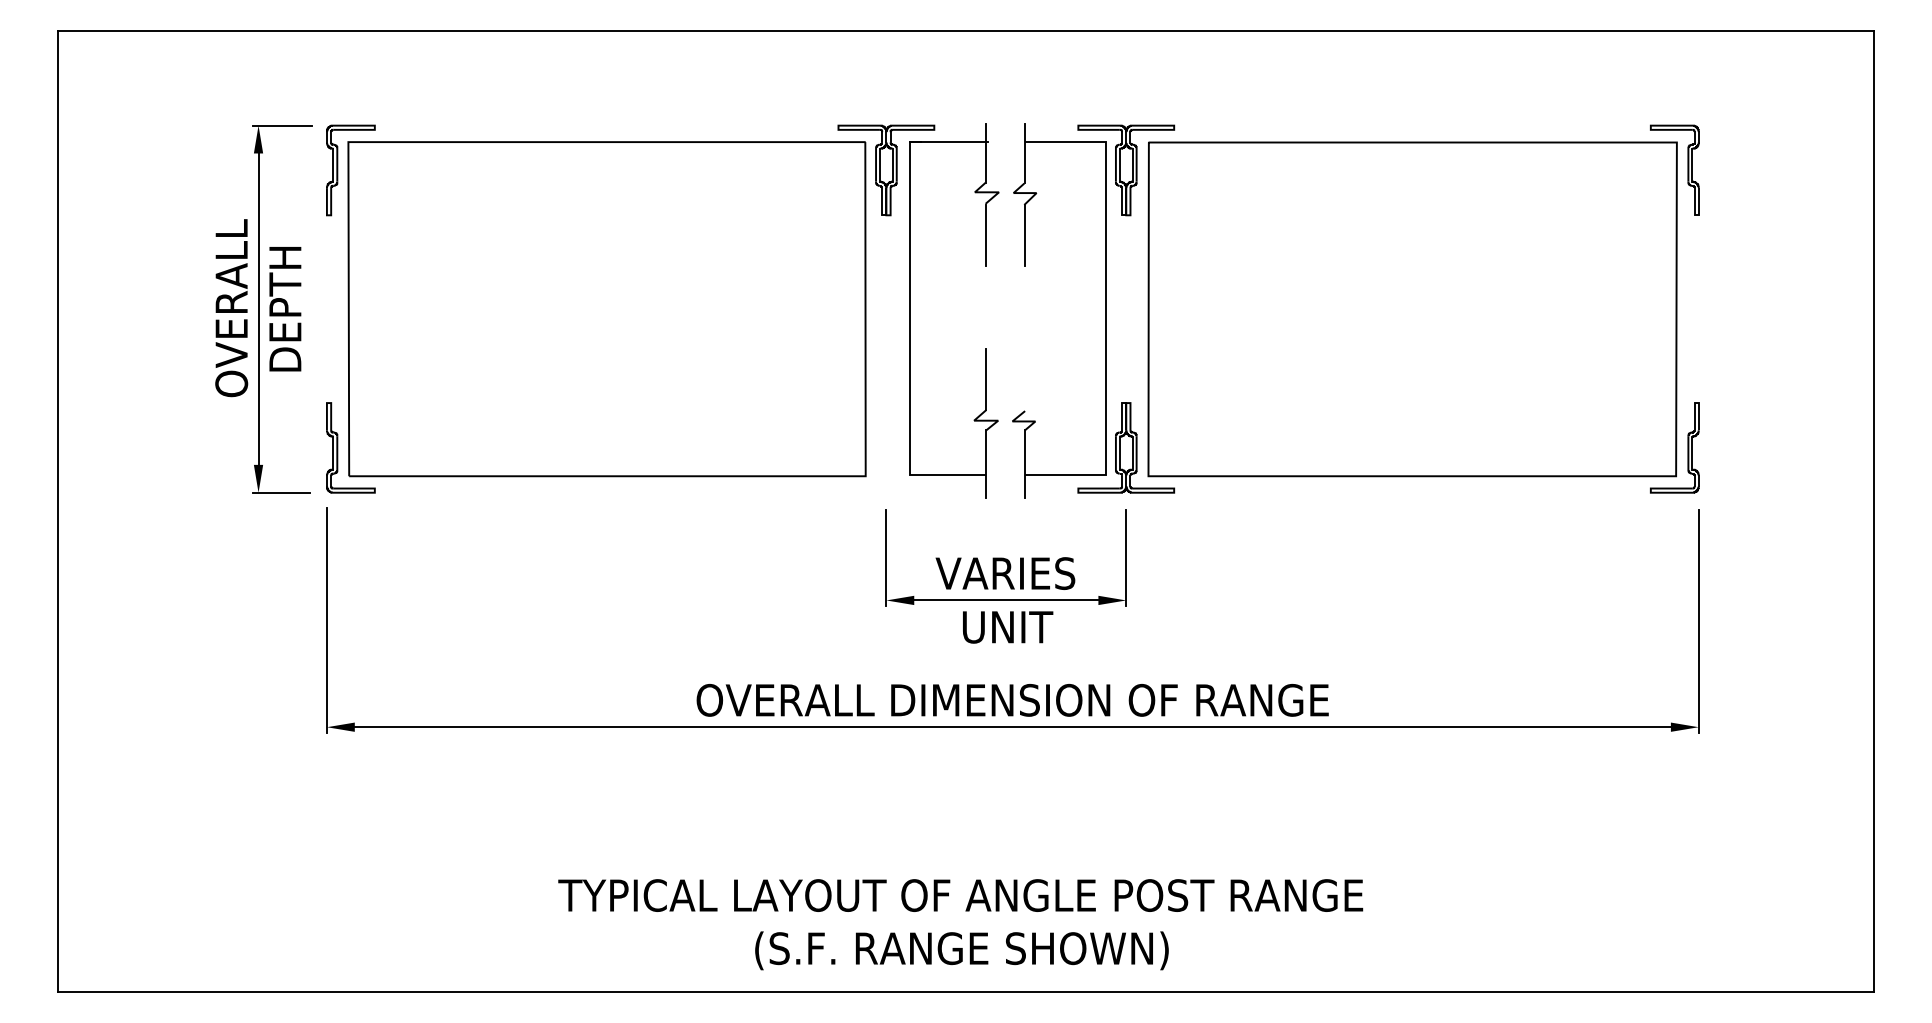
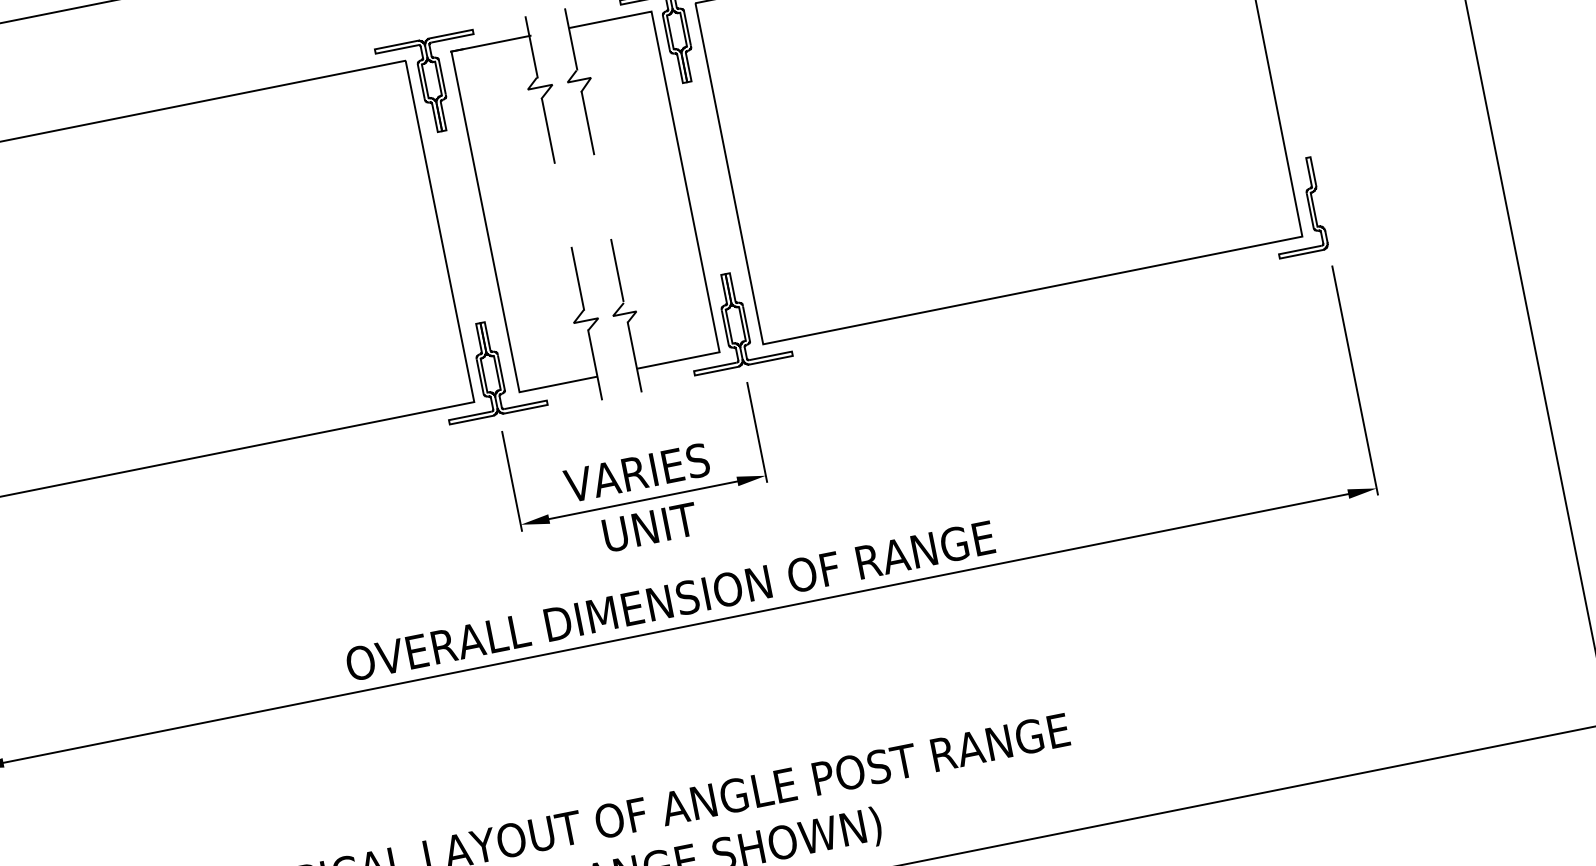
line: (1025, 379) -> (617, 270), added
part: (886, 447) -> (489, 368), added

